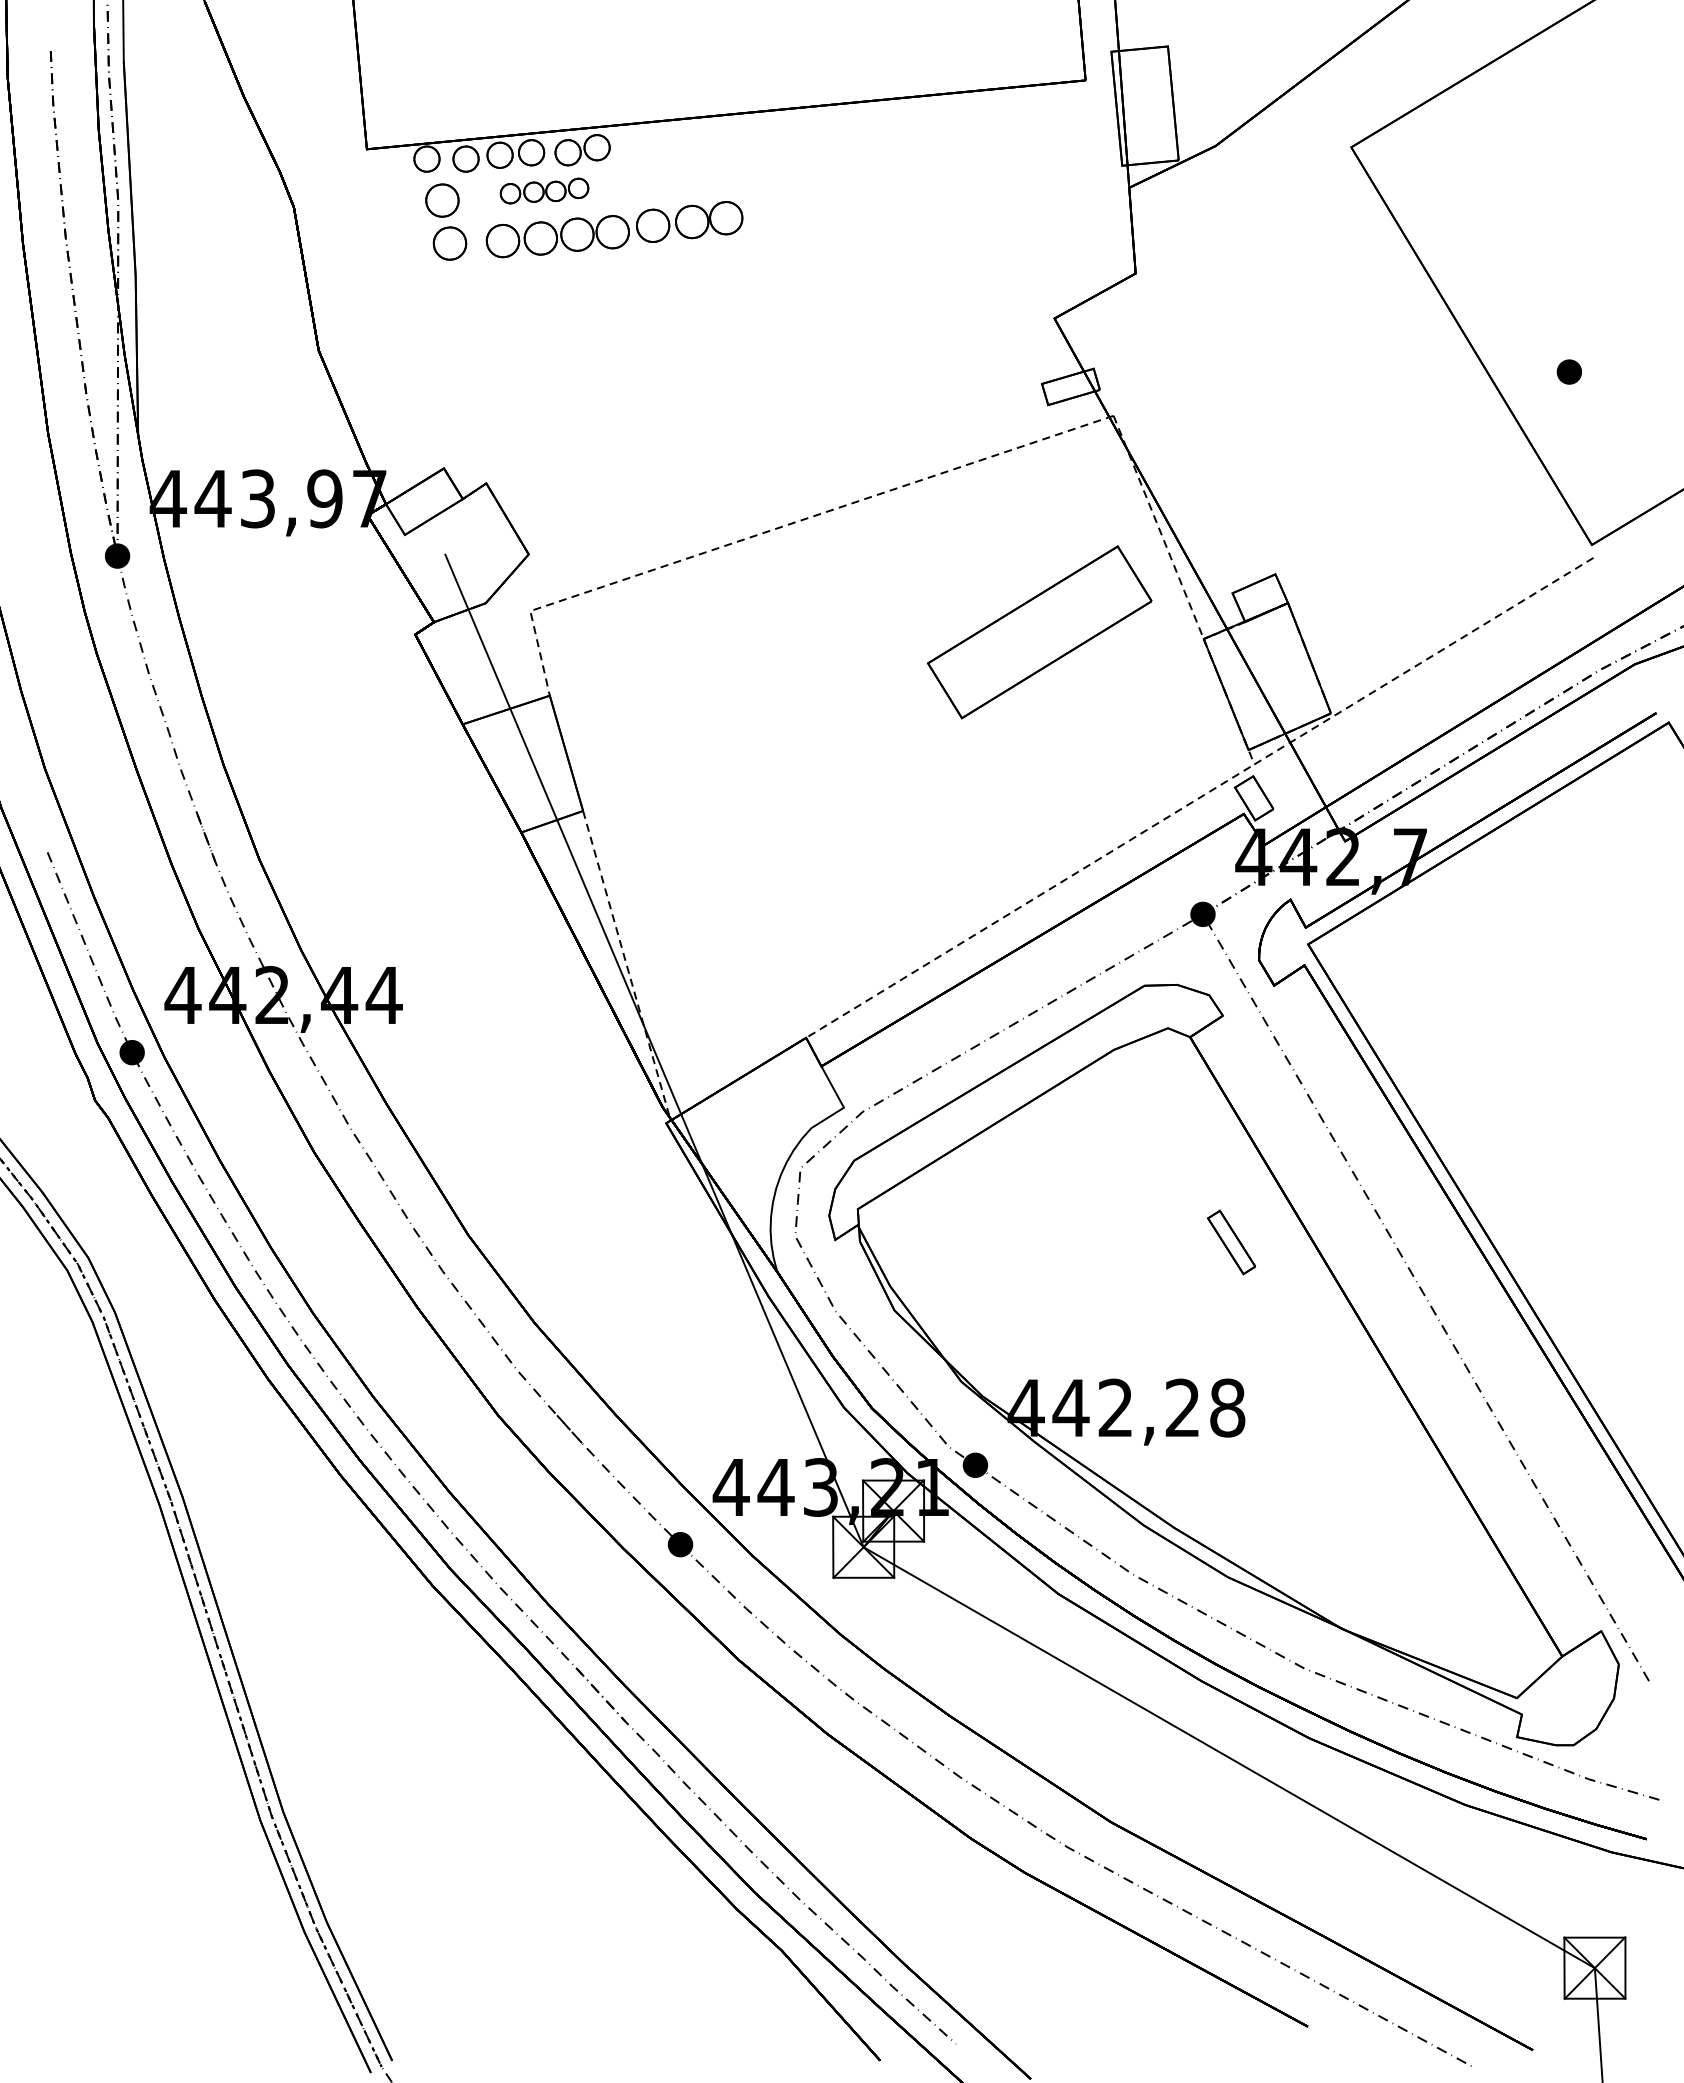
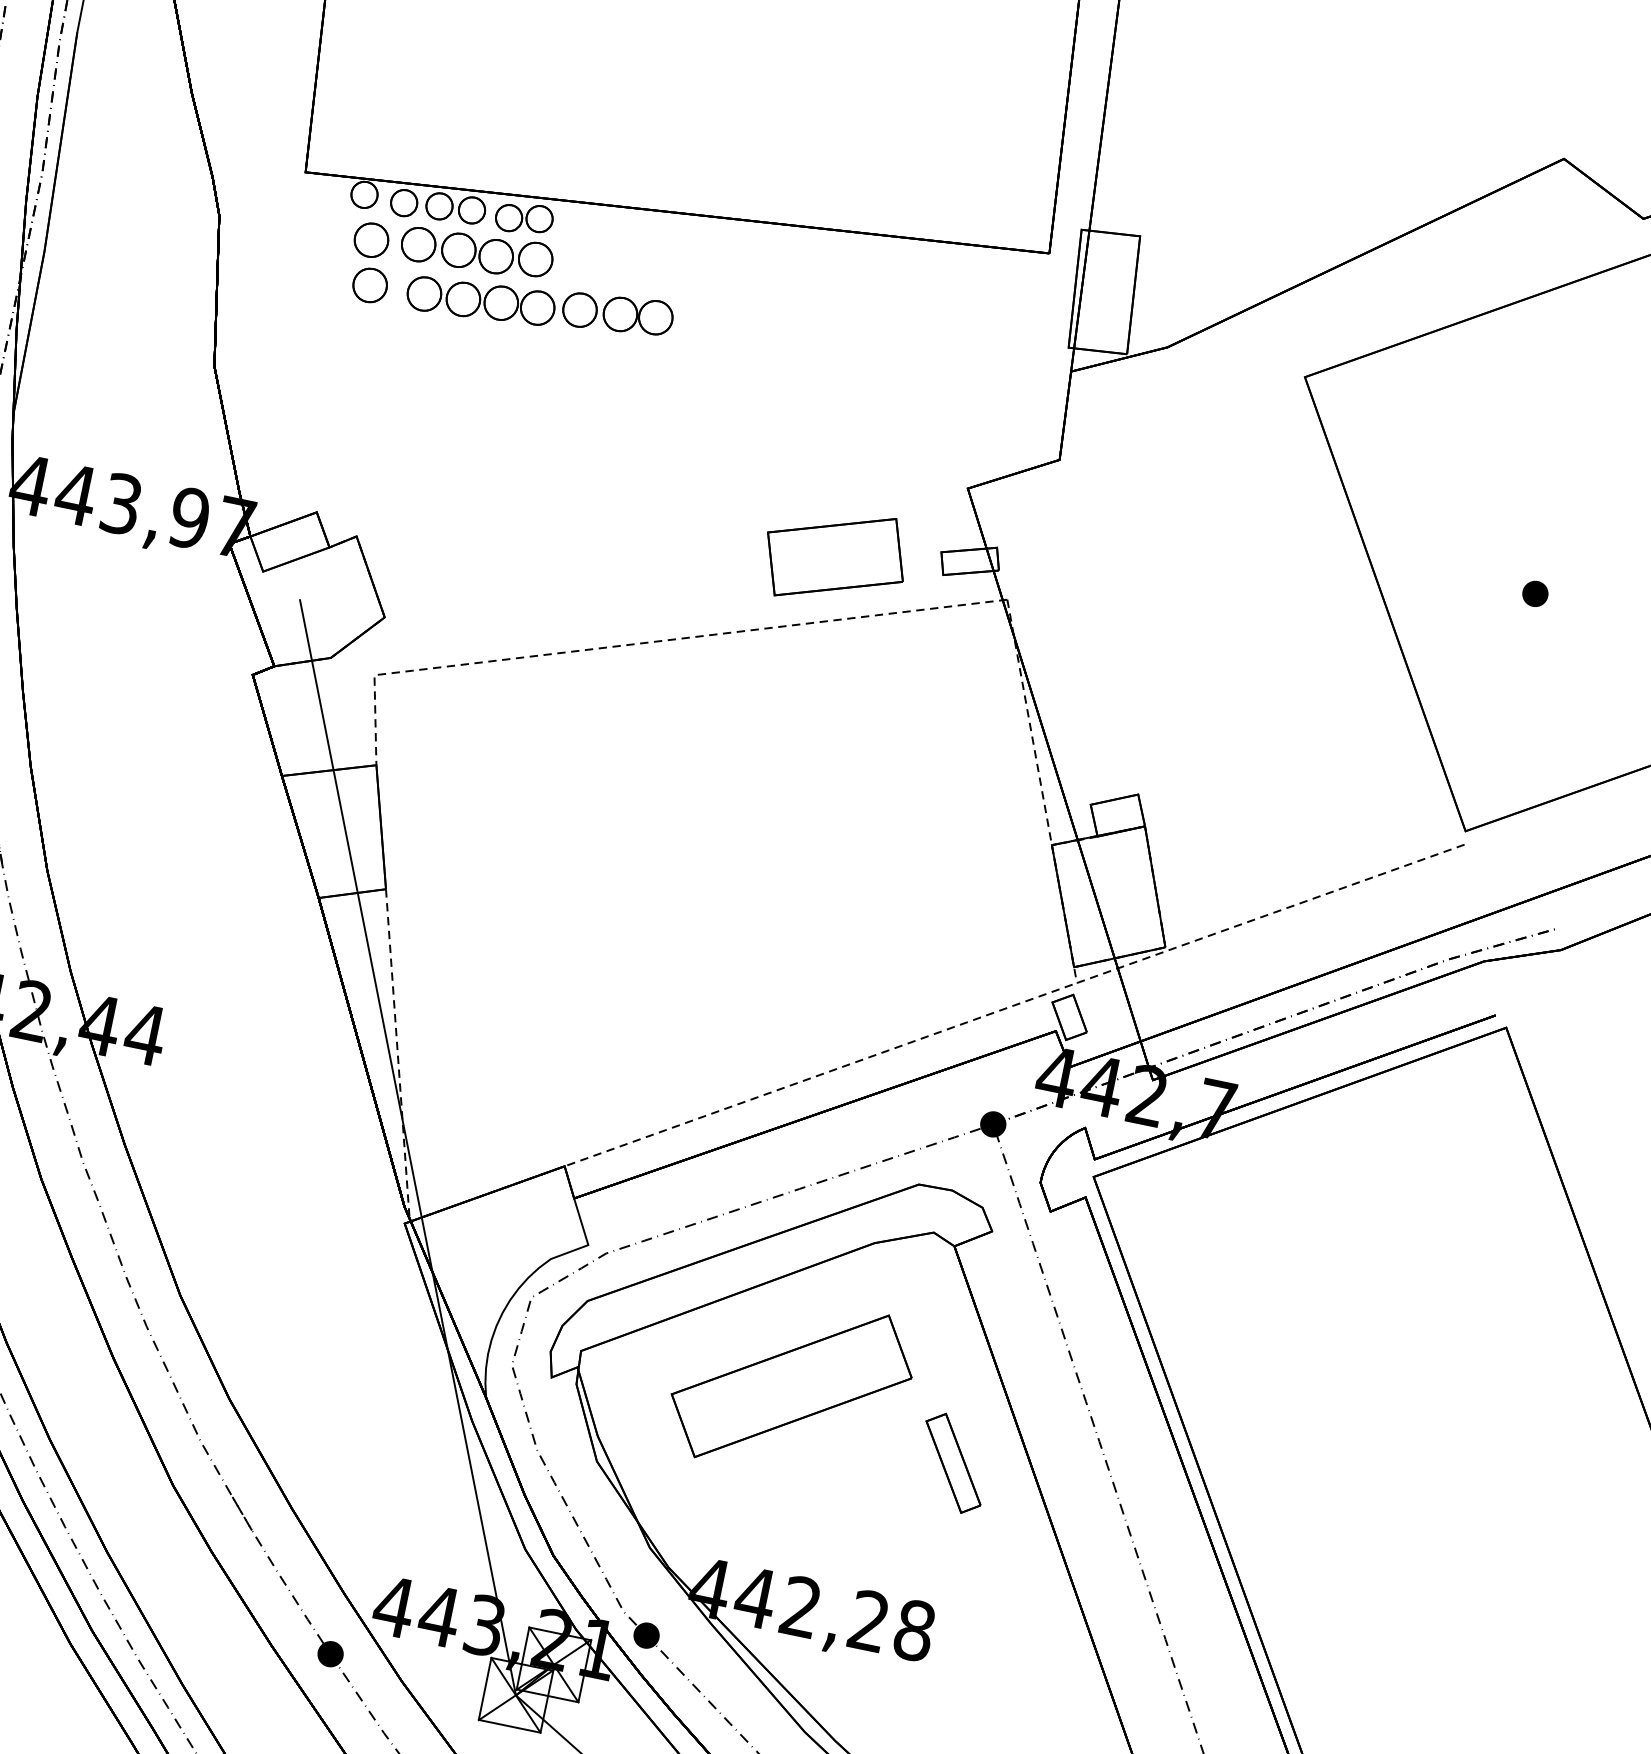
part: (544, 190) -> (477, 251), size x1.67
part: (1568, 371) -> (1534, 593), moved
part: (942, 409) -> (835, 557), added
part: (1039, 632) -> (791, 1386), moved
part: (1231, 1242) -> (953, 1463), size x1.43

